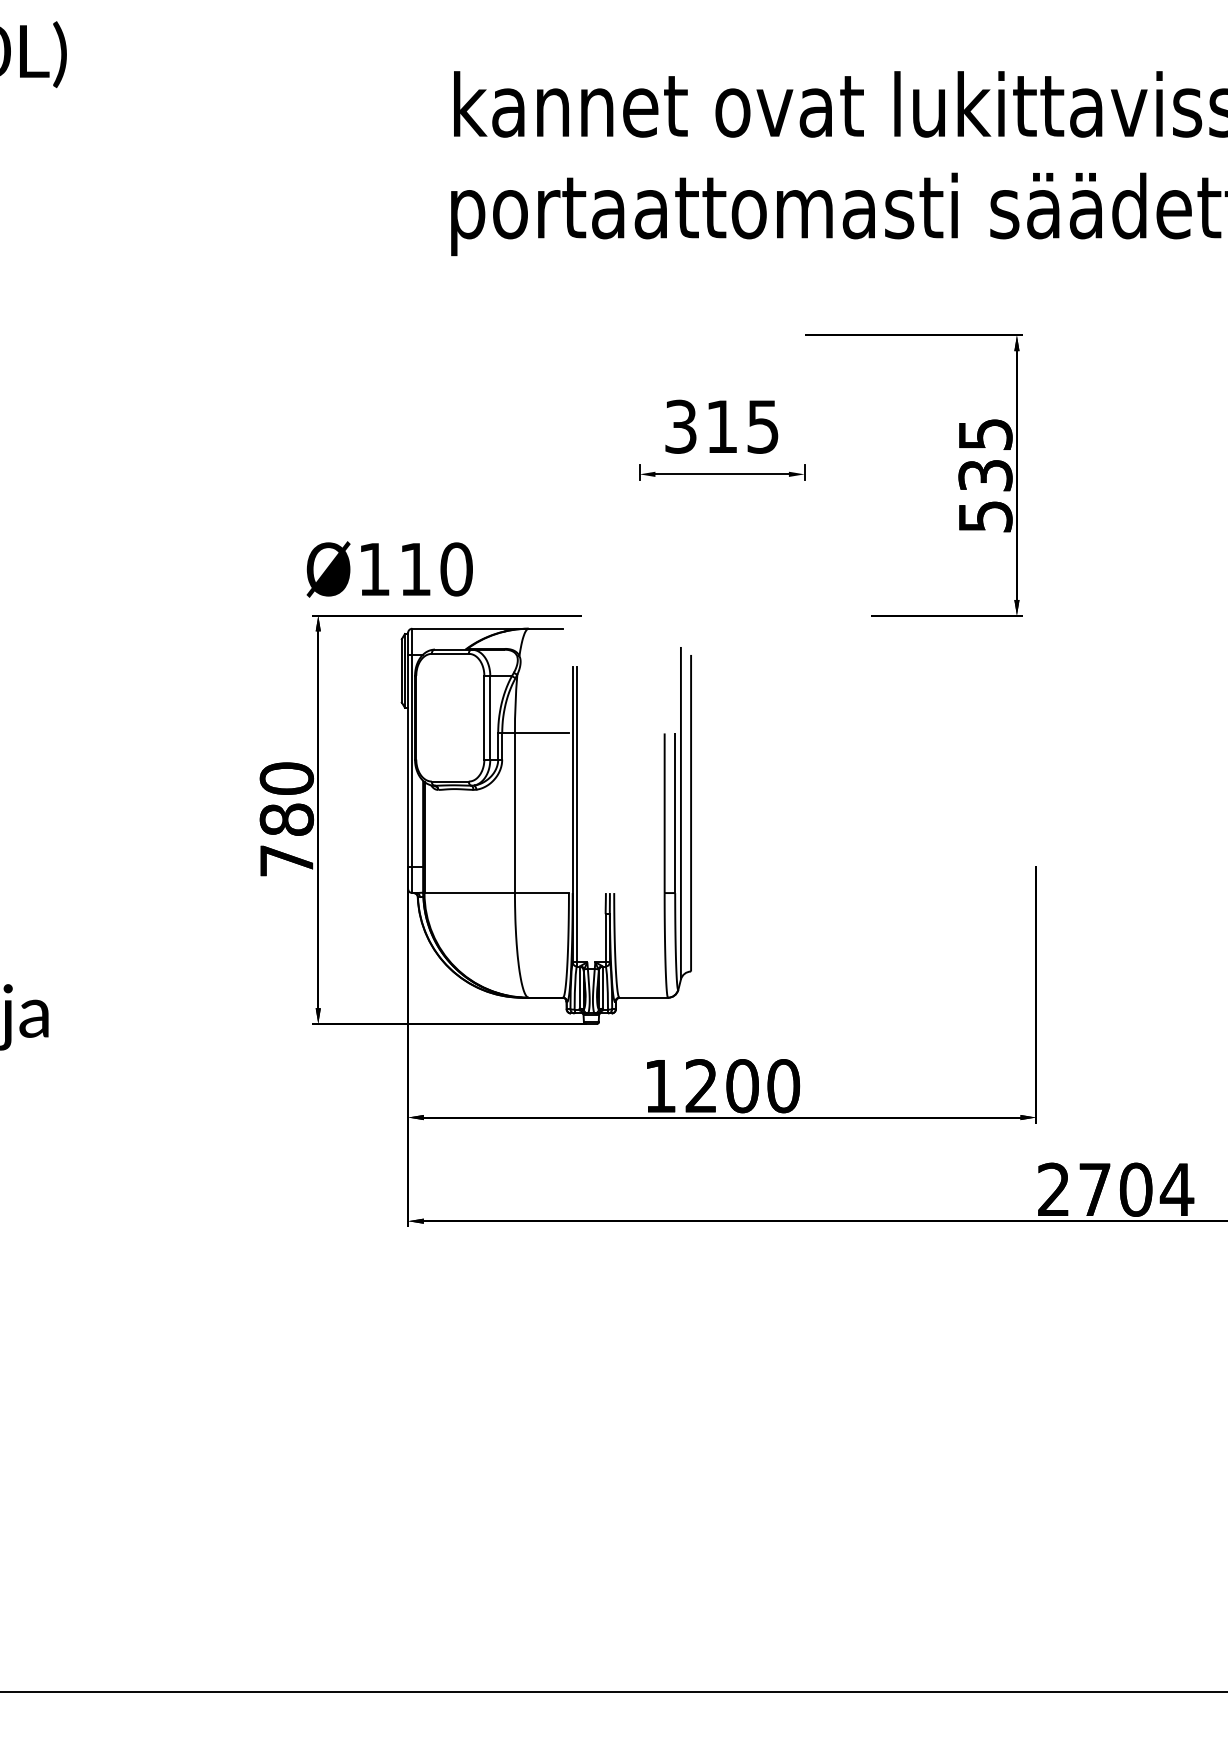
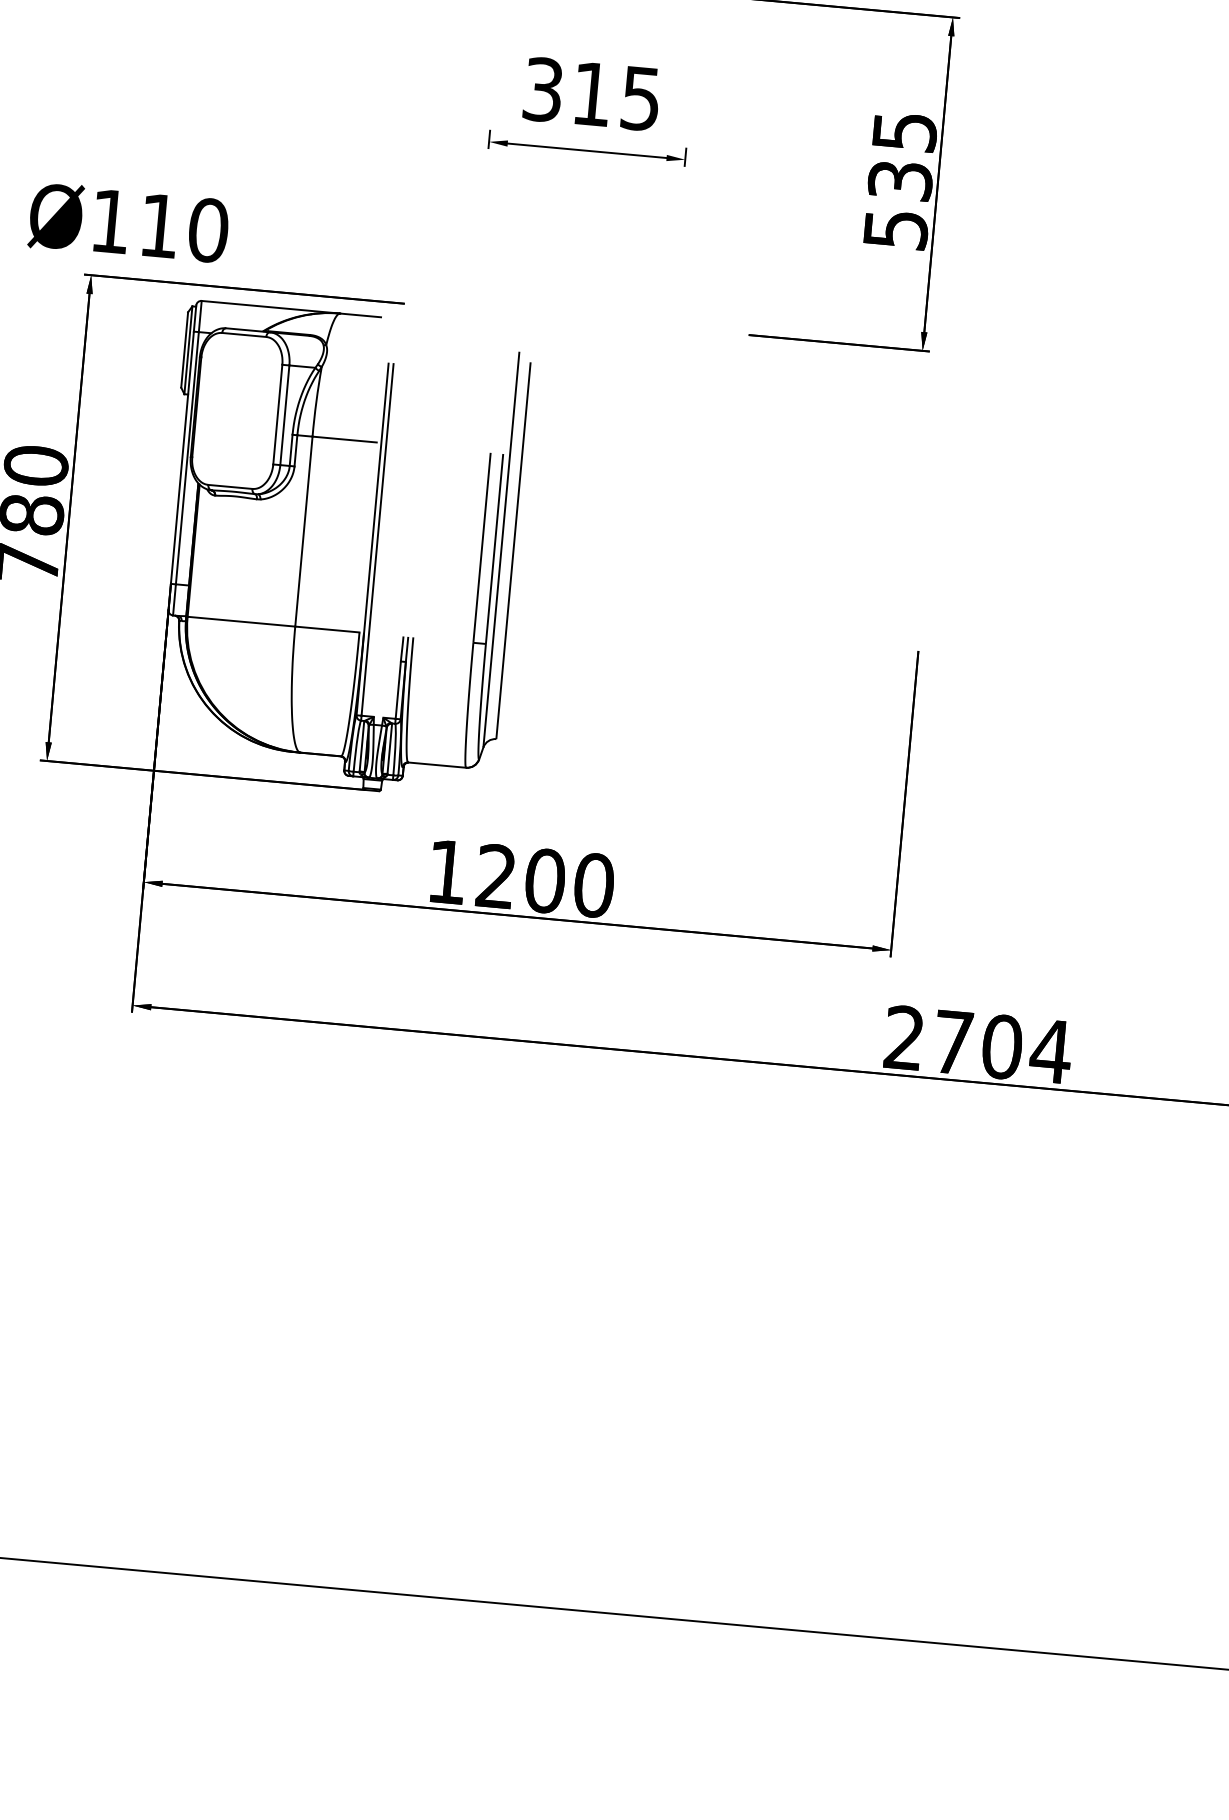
text: (389, 569) -> (128, 223), moved

